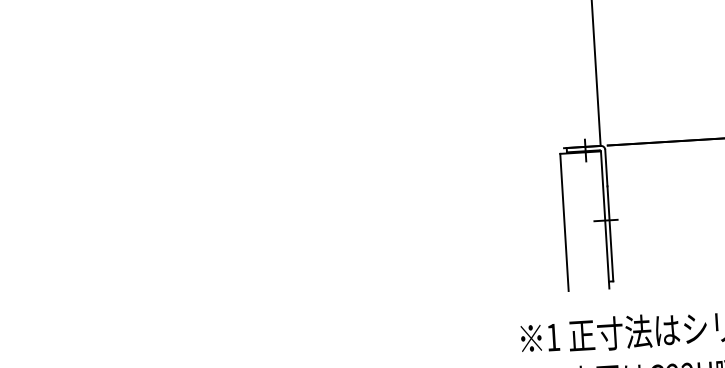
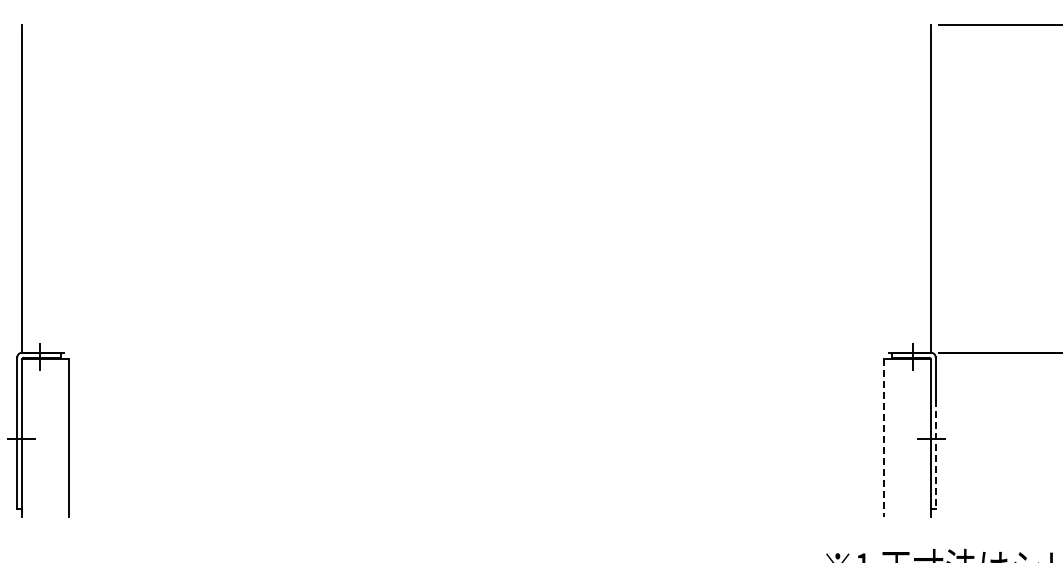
line: (564, 222) -> (883, 437), solid -> dashed
line: (610, 234) -> (935, 454), solid -> dashed

